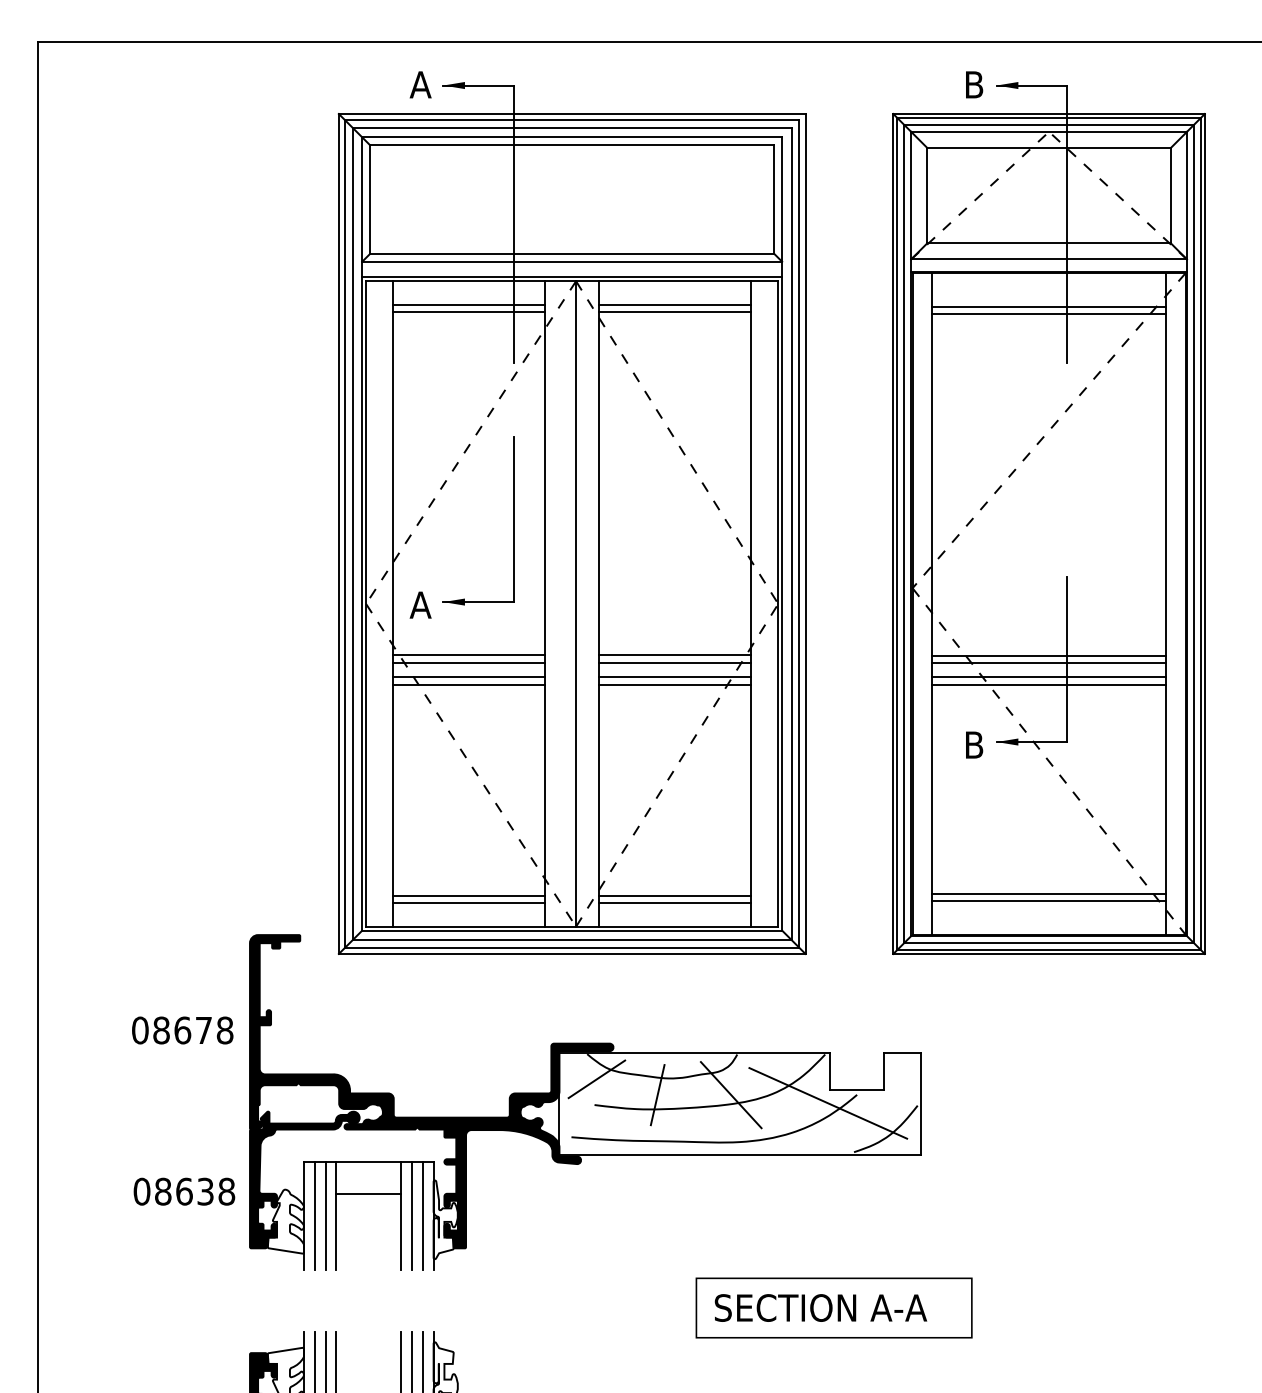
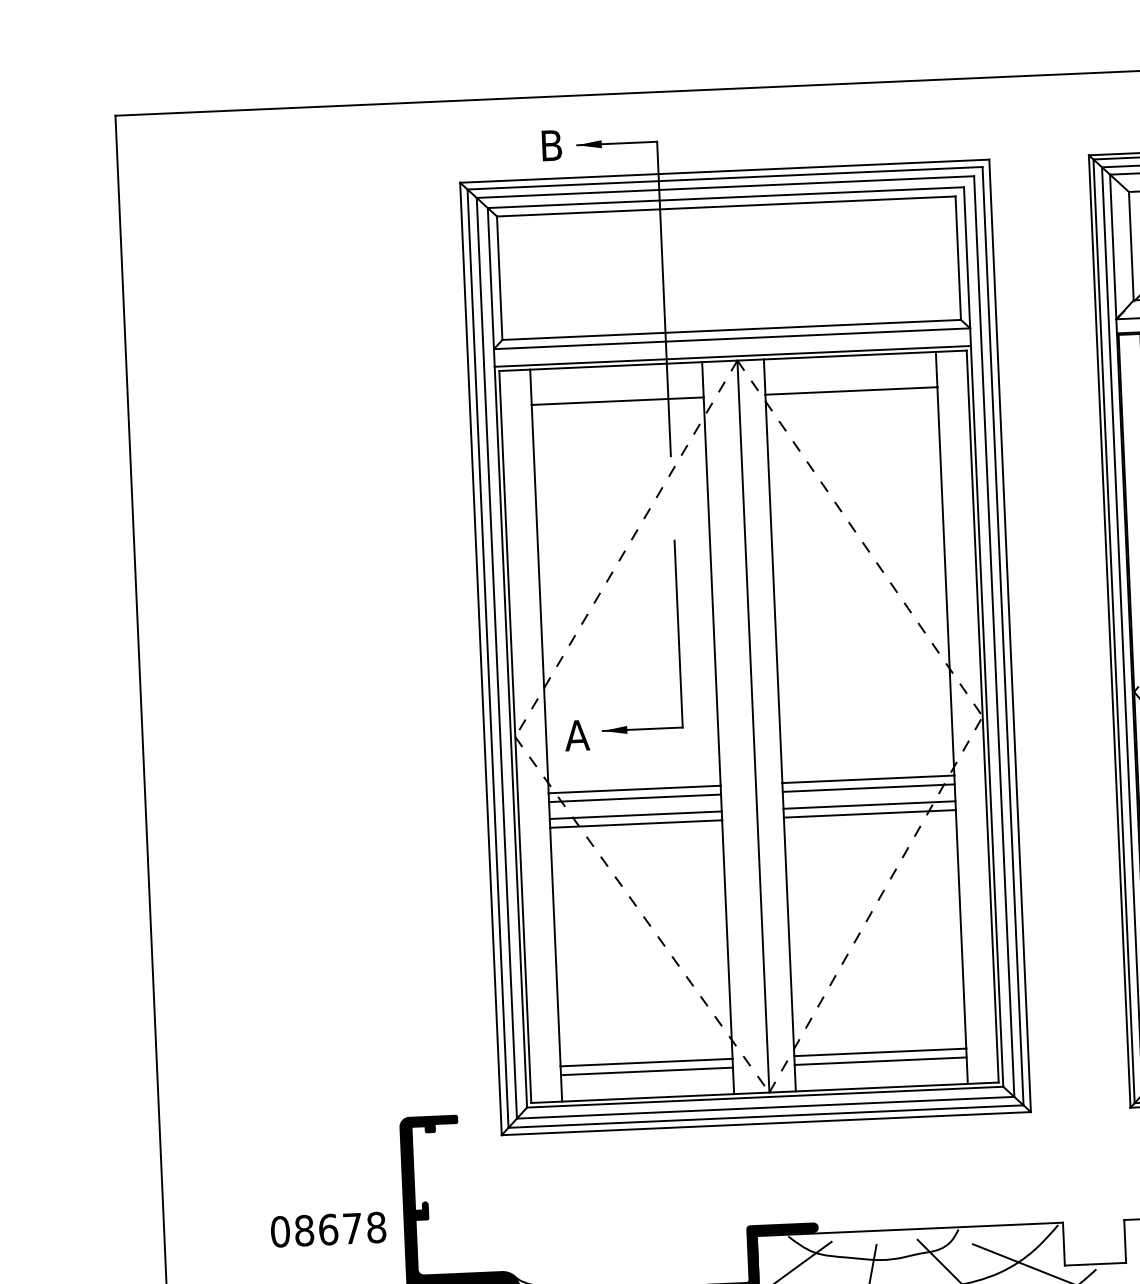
text: (420, 84) -> (551, 145), A -> B
line: (468, 304) -> (616, 392), removed
line: (675, 304) -> (851, 382), removed

